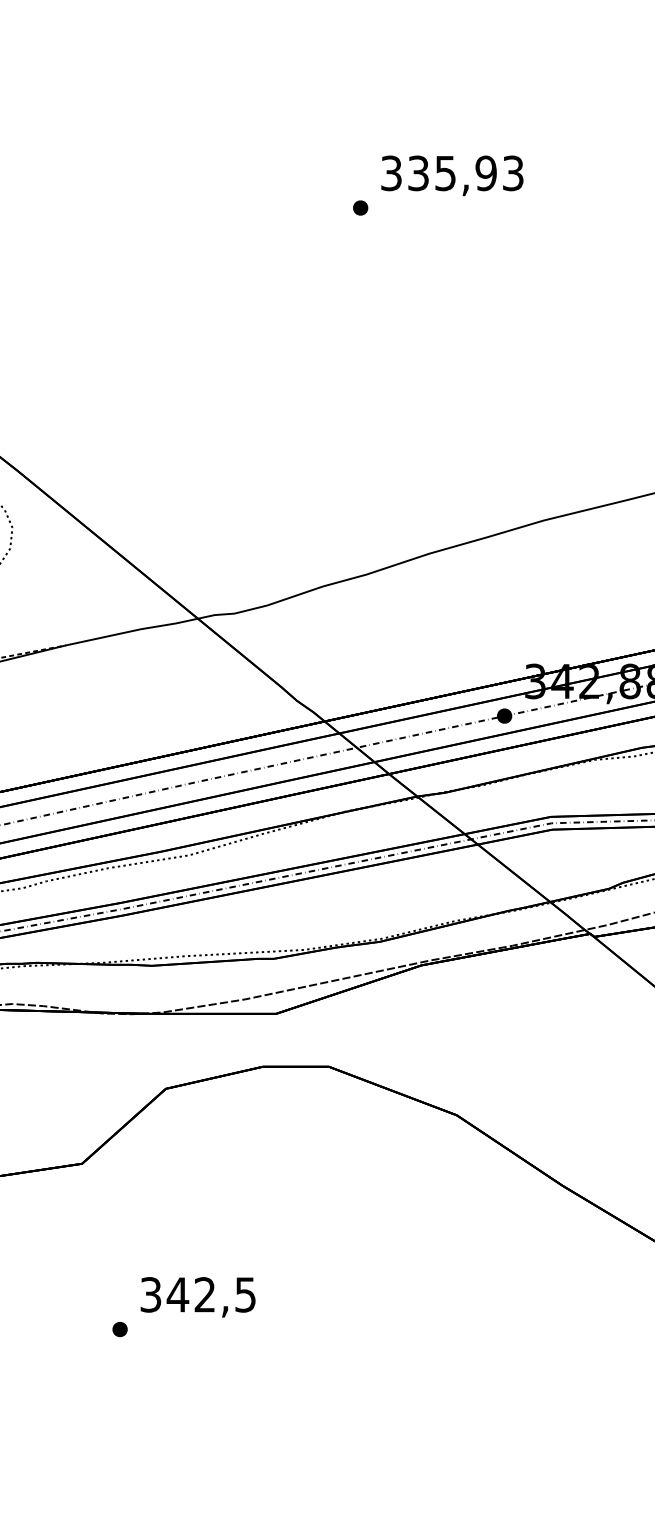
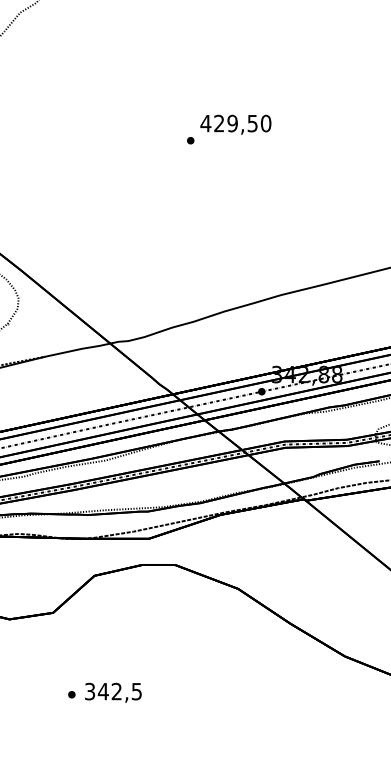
text: (451, 173) -> (235, 123), 335,93 -> 429,50
text: (198, 1296) -> (113, 692), moved

